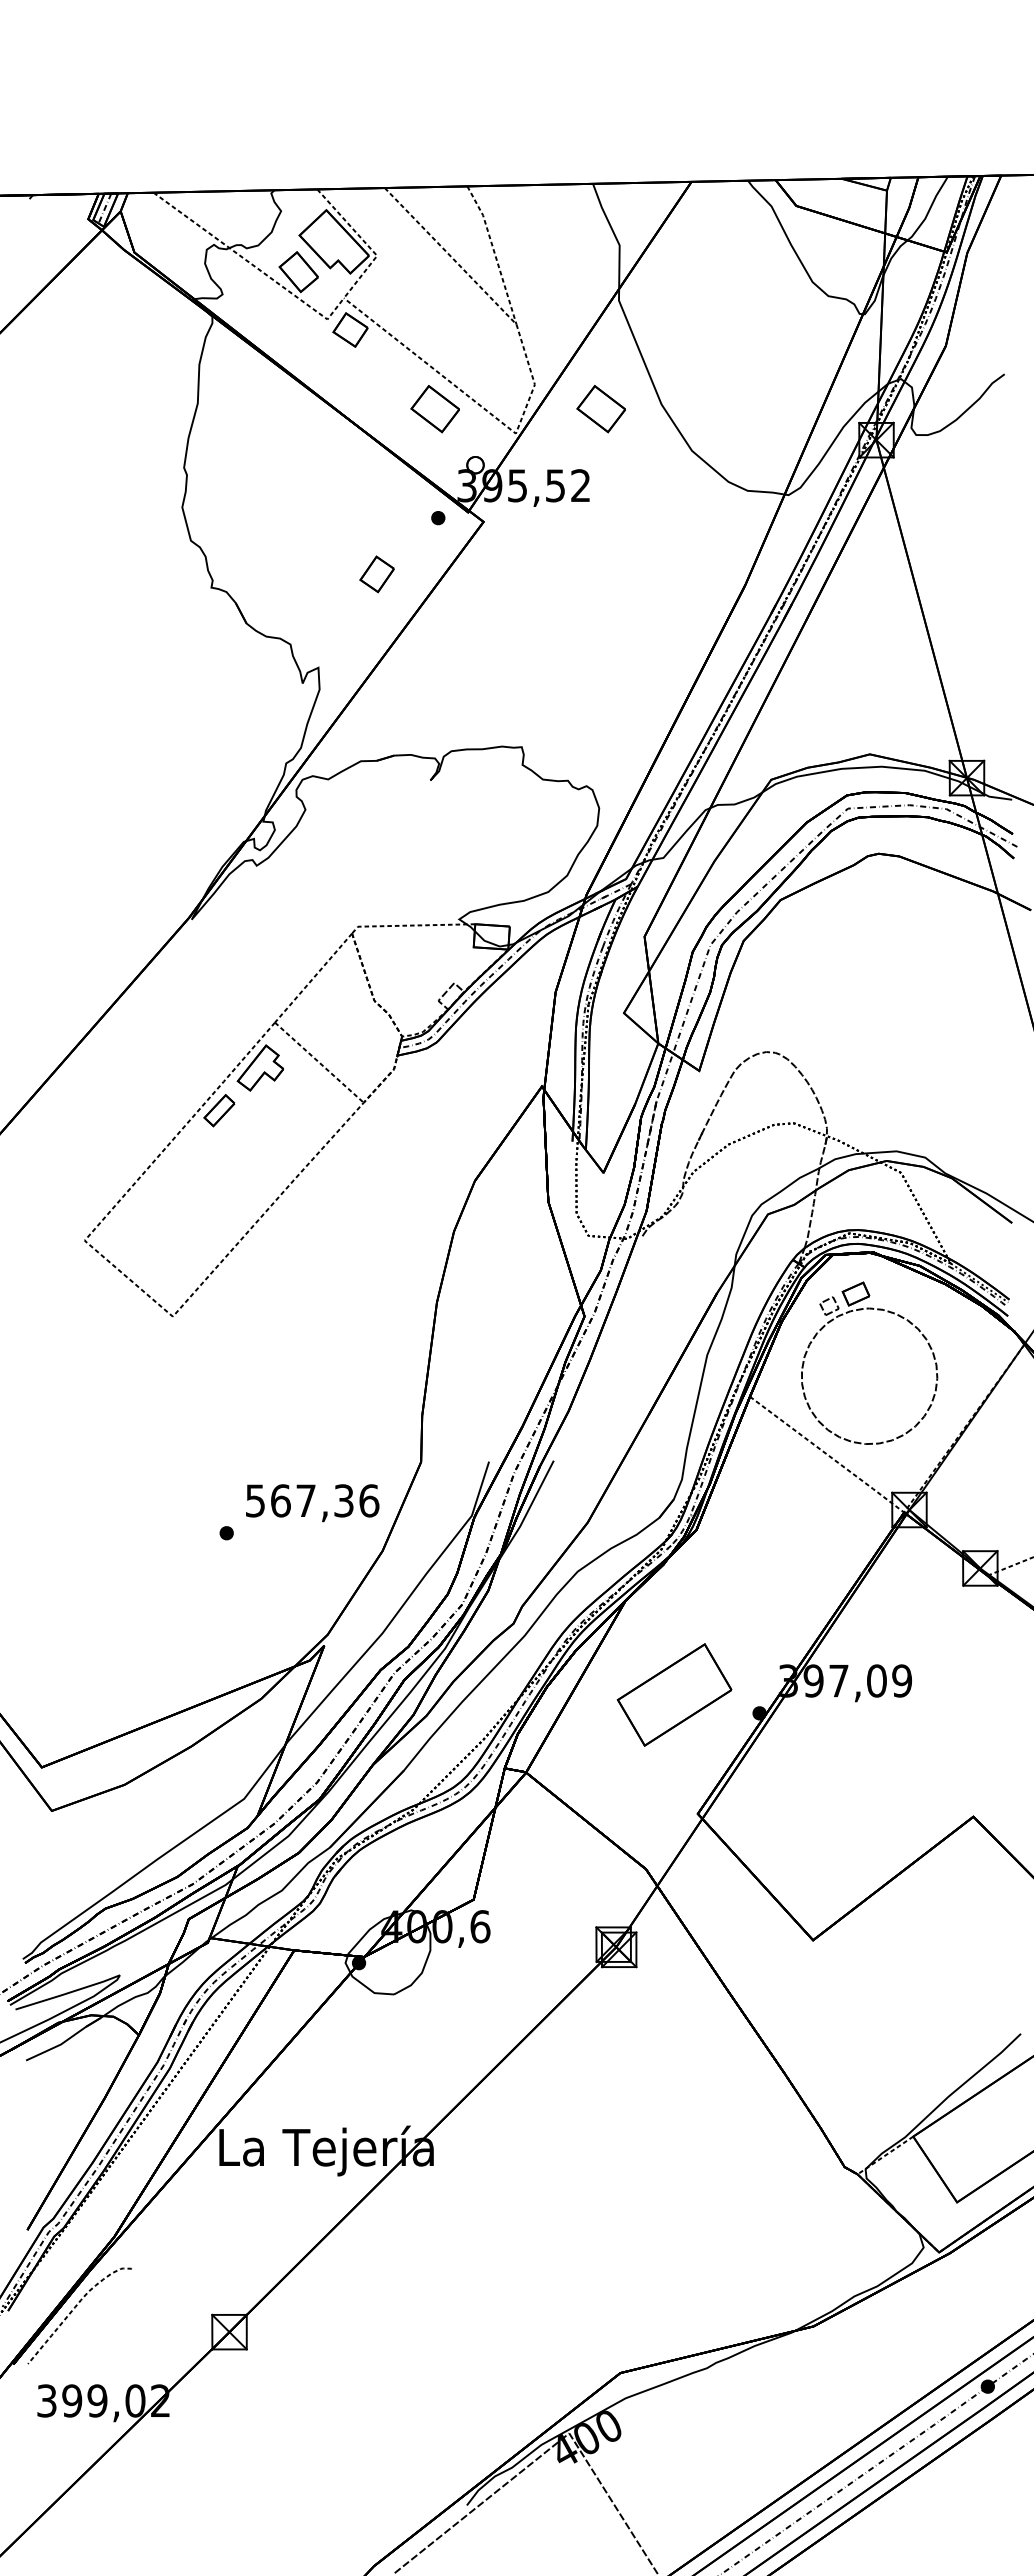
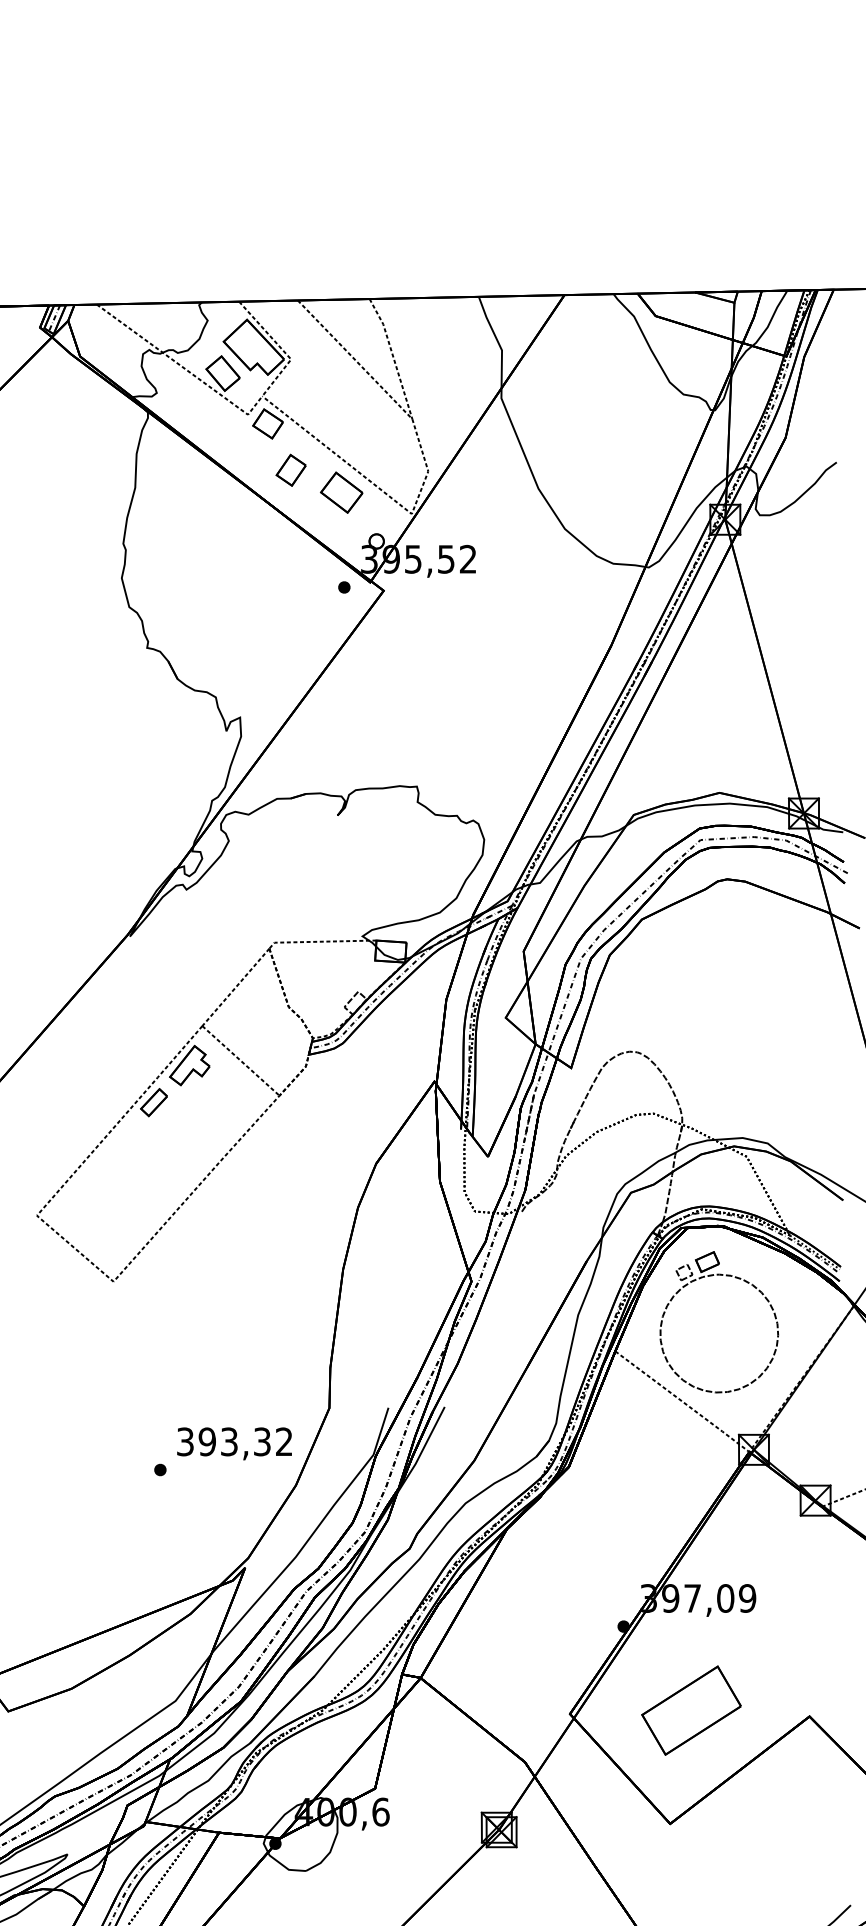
part: (600, 409) -> (485, 493), removed
part: (376, 574) -> (290, 470), moved
text: (312, 1500) -> (234, 1441), 567,36 -> 393,32
part: (674, 1694) -> (691, 1710), moved

